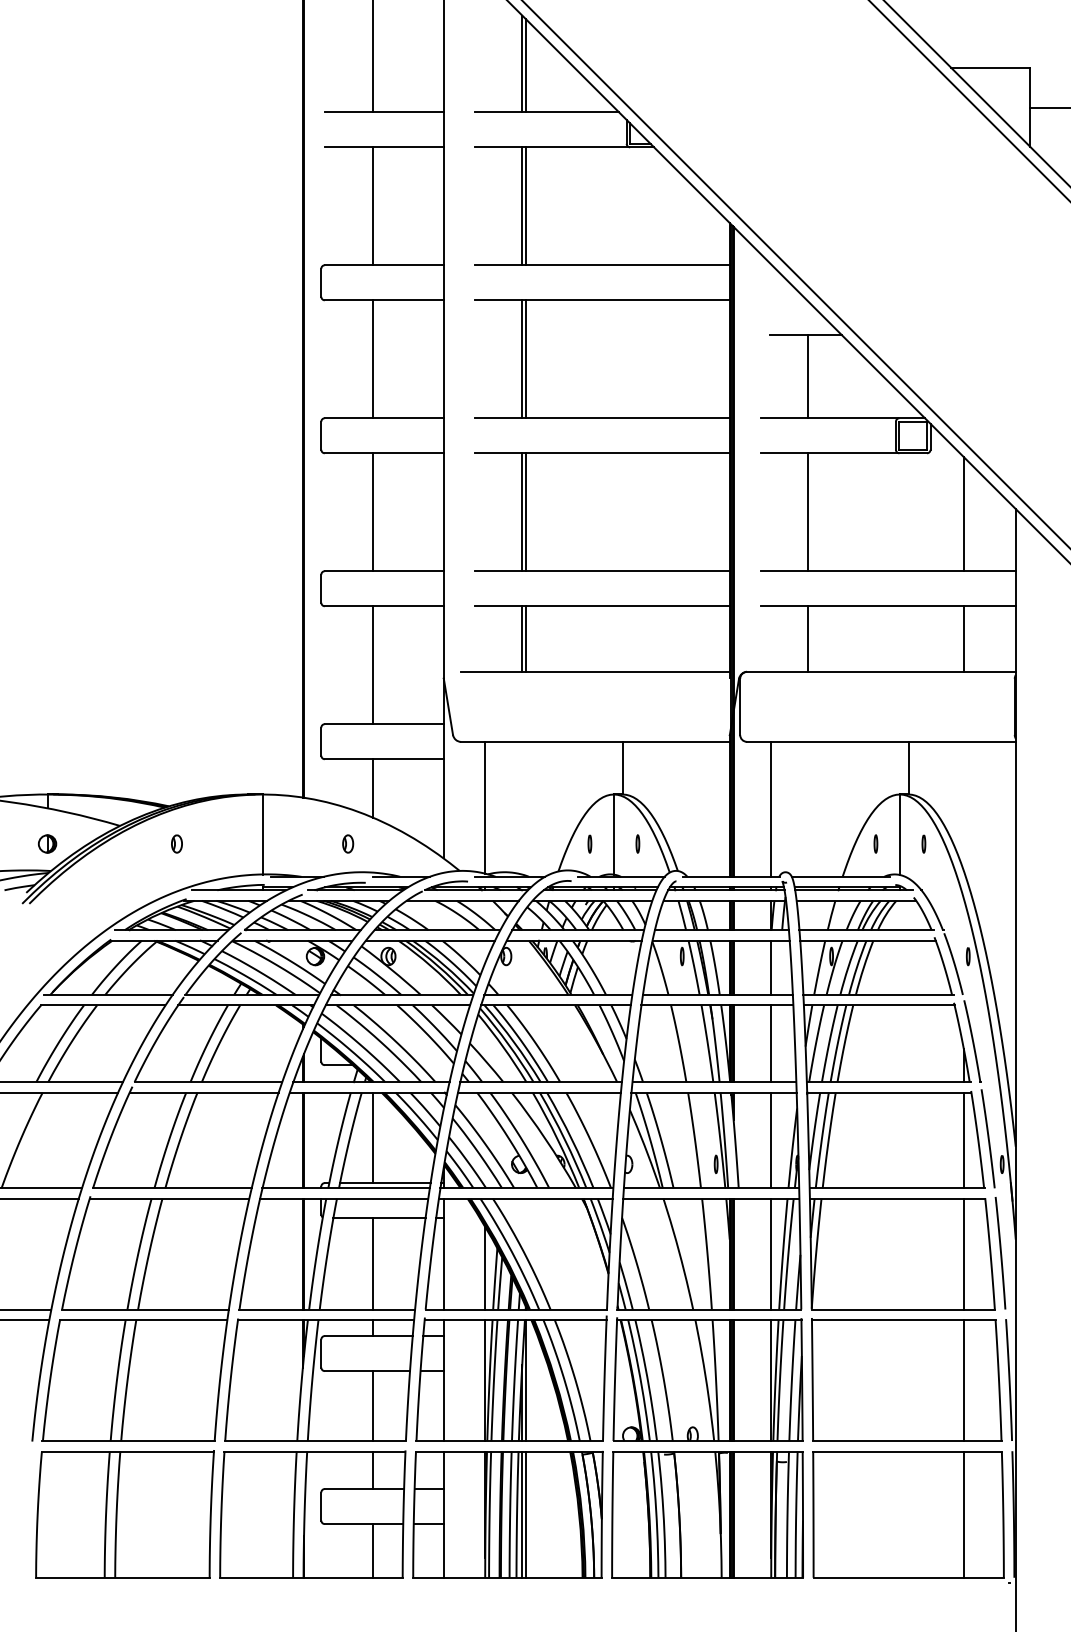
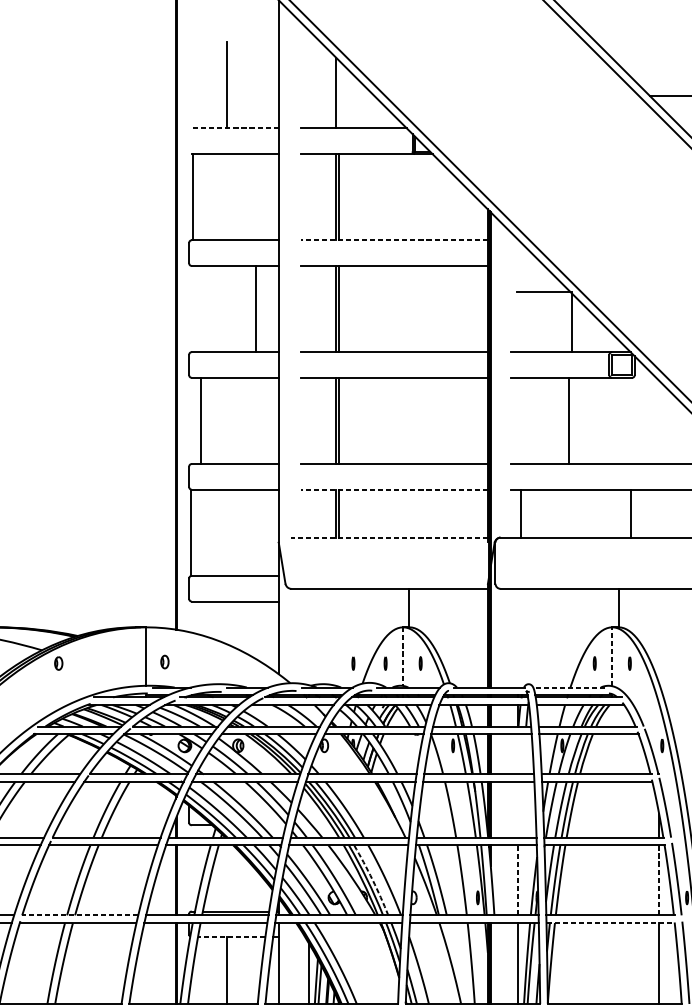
line: (525, 65) -> (338, 94), removed
line: (383, 112) -> (234, 128), solid -> dashed
line: (373, 206) -> (192, 197), moved
line: (601, 265) -> (394, 240), solid -> dashed
line: (373, 359) -> (255, 309), moved
line: (808, 376) -> (571, 321), moved
line: (373, 512) -> (201, 421), moved
line: (808, 512) -> (569, 421), moved
line: (963, 514) -> (658, 422), removed
line: (601, 606) -> (394, 489), solid -> dashed
line: (808, 638) -> (521, 513), moved
line: (963, 638) -> (631, 513), moved
line: (373, 665) -> (191, 532), moved
line: (594, 671) -> (388, 537), solid -> dashed
line: (373, 788) -> (227, 622), removed
line: (485, 807) -> (309, 636), removed
line: (771, 808) -> (518, 637), removed
line: (899, 834) -> (612, 656), solid -> dashed
line: (613, 835) -> (402, 657), solid -> dashed
part: (176, 843) -> (58, 663), moved
part: (348, 843) -> (165, 661), moved
part: (545, 843) -> (353, 663), added
line: (840, 876) -> (568, 687), solid -> dashed
line: (771, 967) -> (518, 753), removed
line: (771, 1043) -> (518, 809), removed
line: (373, 1137) -> (227, 878), removed
arc: (572, 1139) -> (372, 879), solid -> dashed
line: (771, 1140) -> (518, 880), solid -> dashed
line: (963, 1140) -> (658, 880), solid -> dashed
line: (171, 1188) -> (79, 915), solid -> dashed
line: (897, 1198) -> (610, 922), solid -> dashed
line: (379, 1218) -> (231, 937), solid -> dashed

